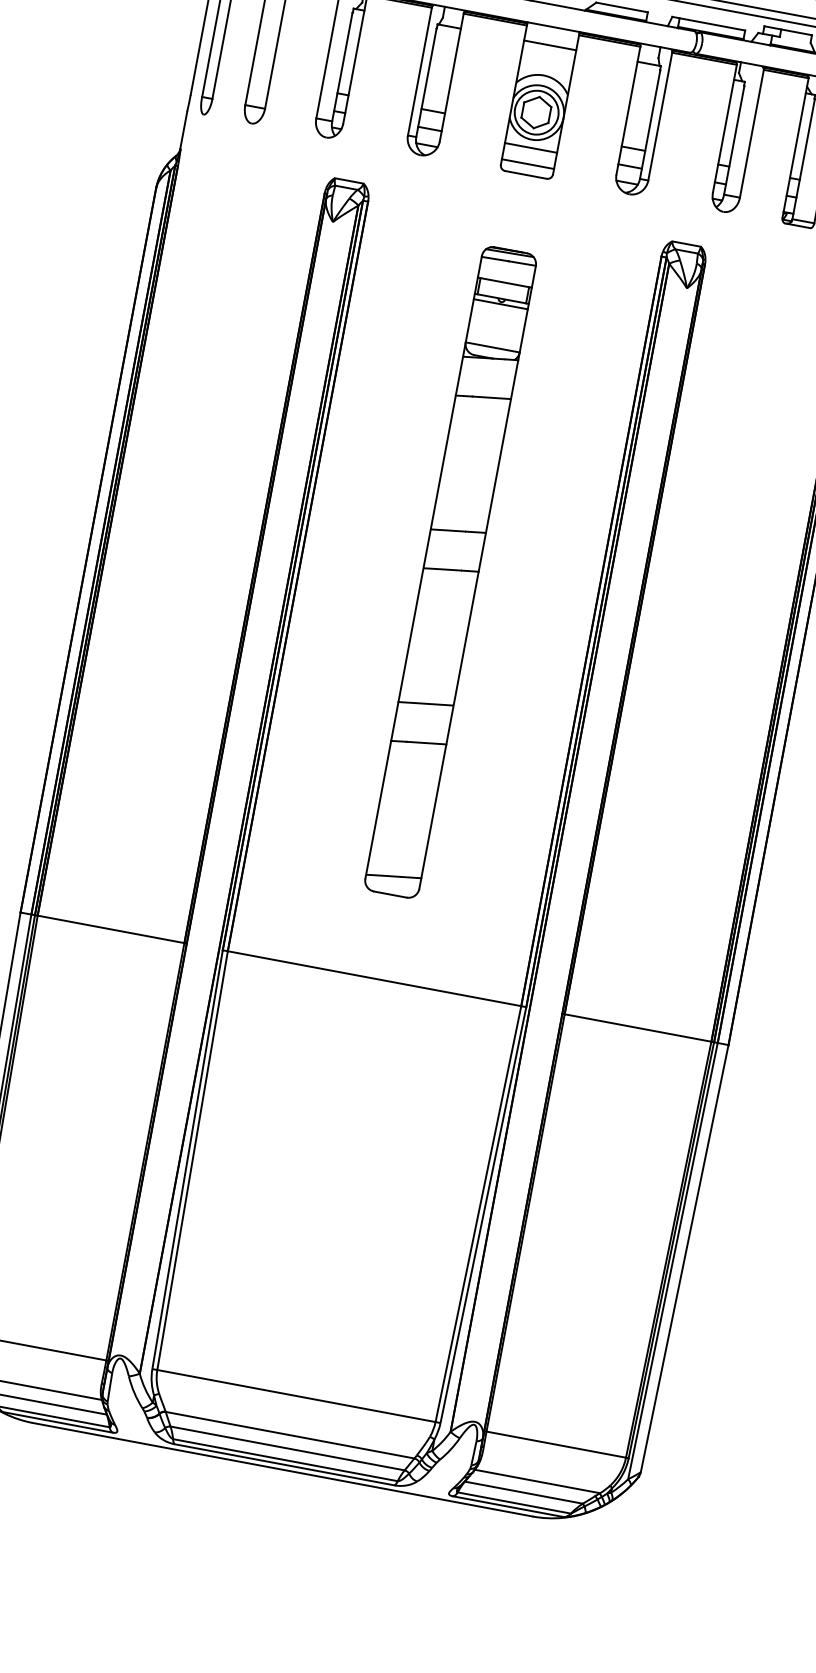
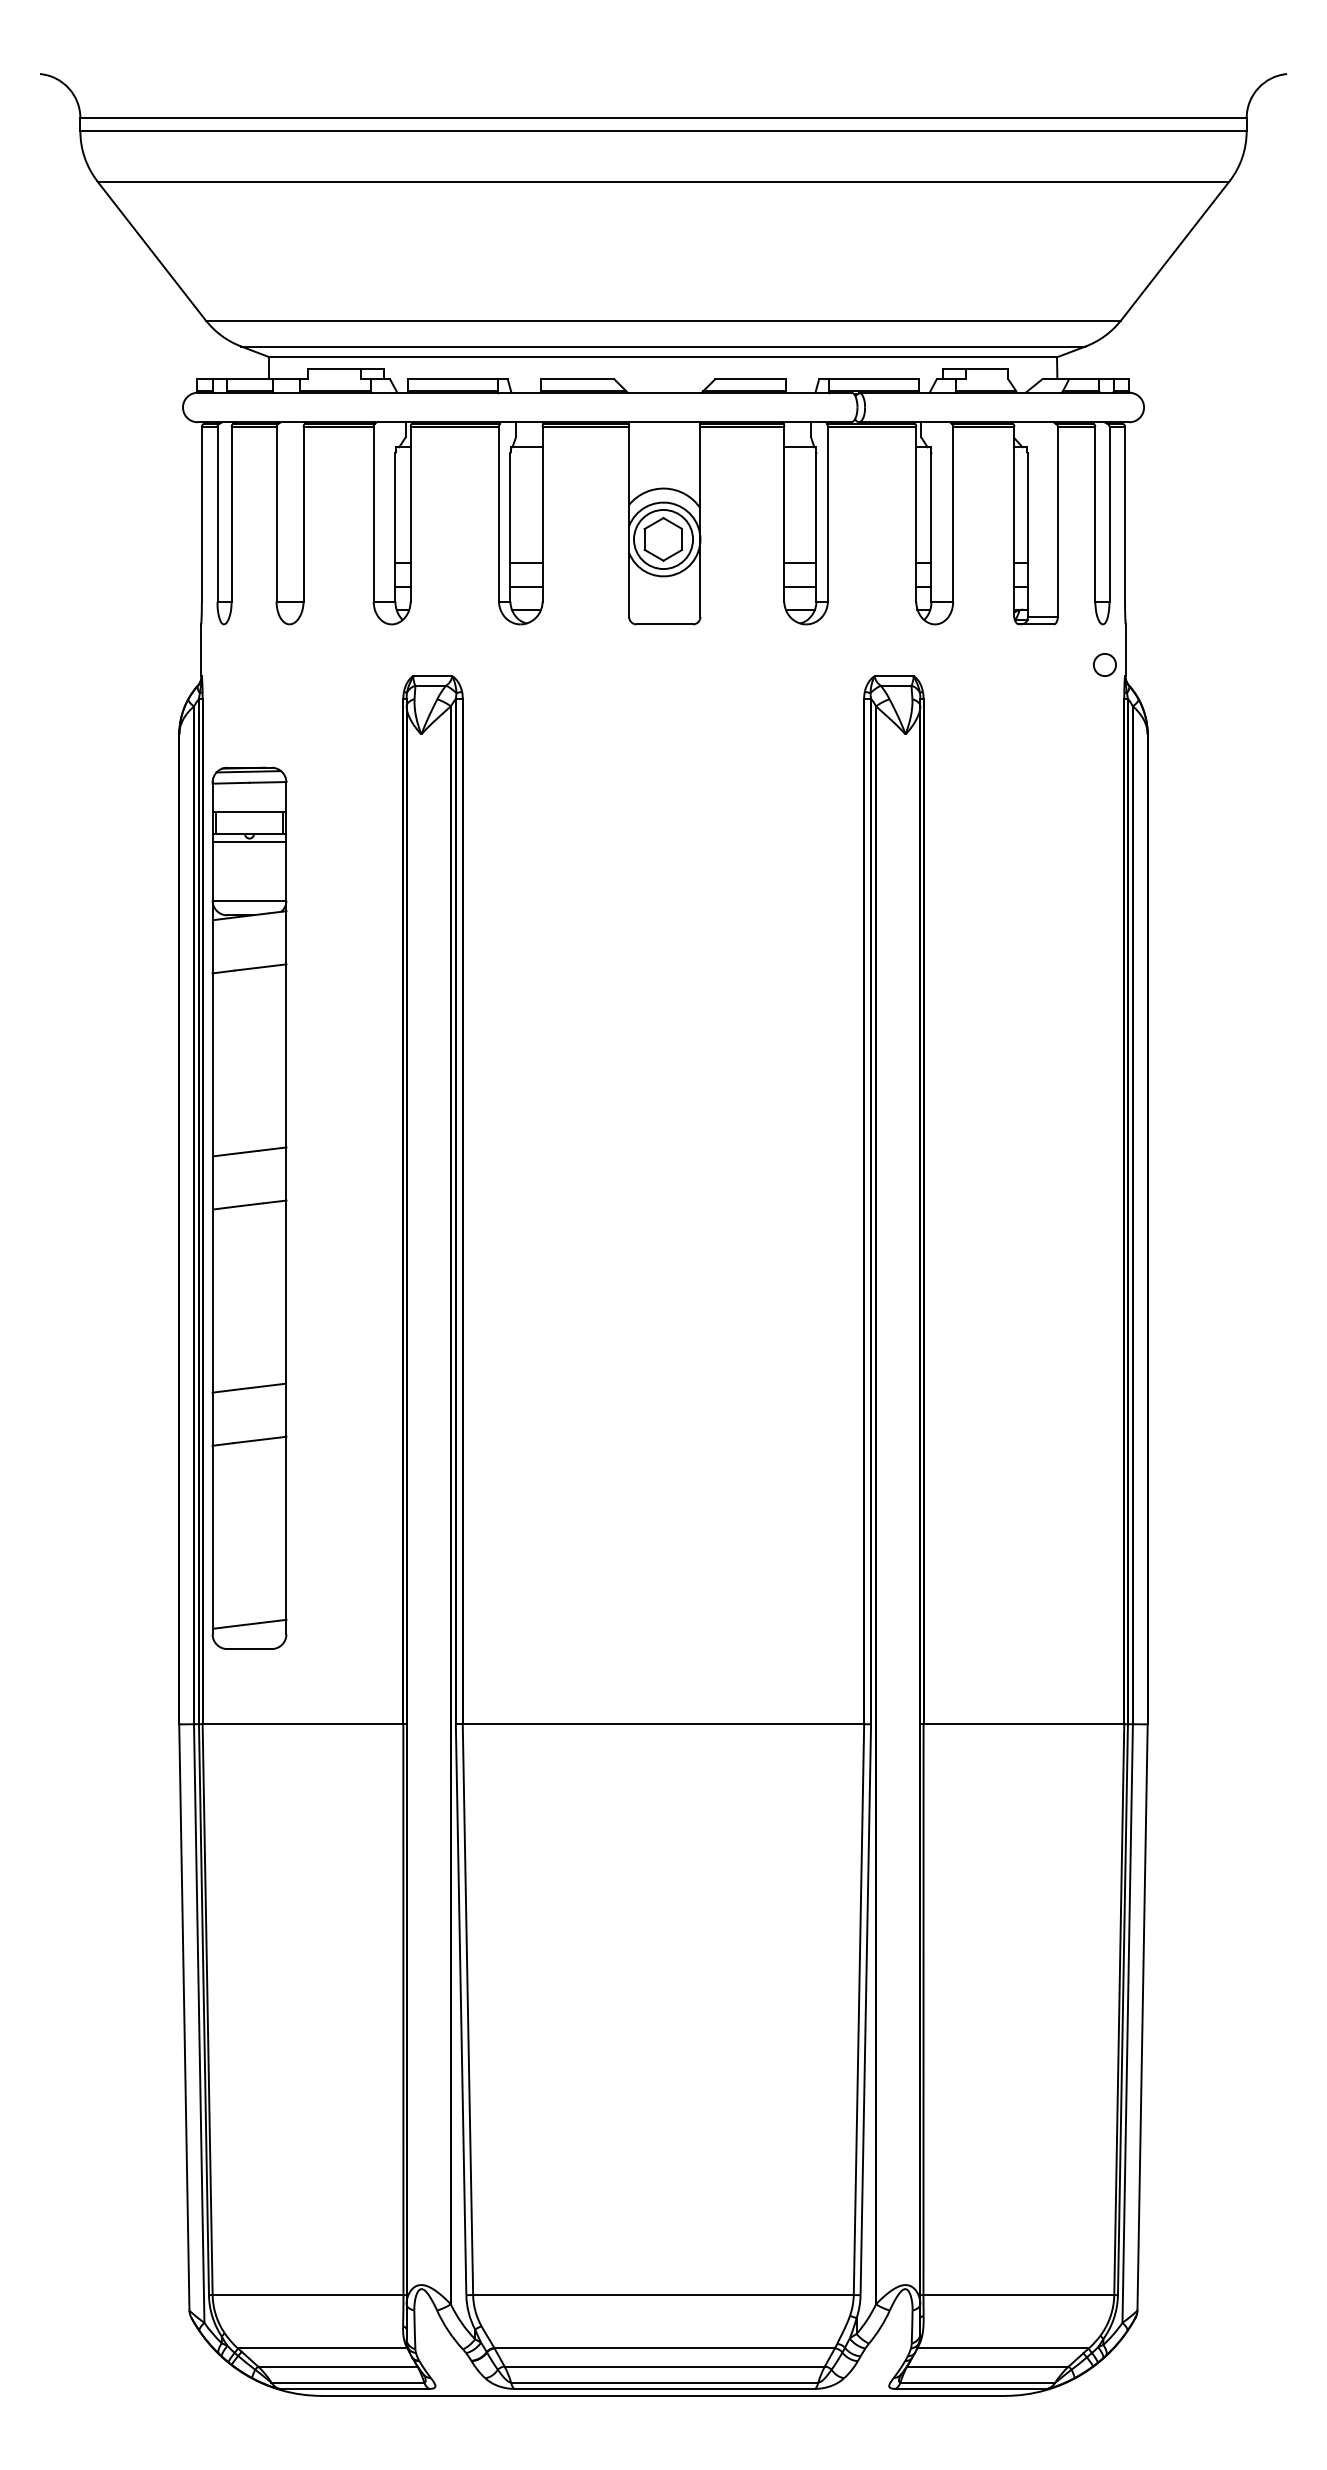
line: (549, 45) -> (664, 447), removed
line: (530, 147) -> (664, 587), removed
line: (527, 163) -> (664, 609), removed
part: (450, 571) -> (249, 1207), moved

